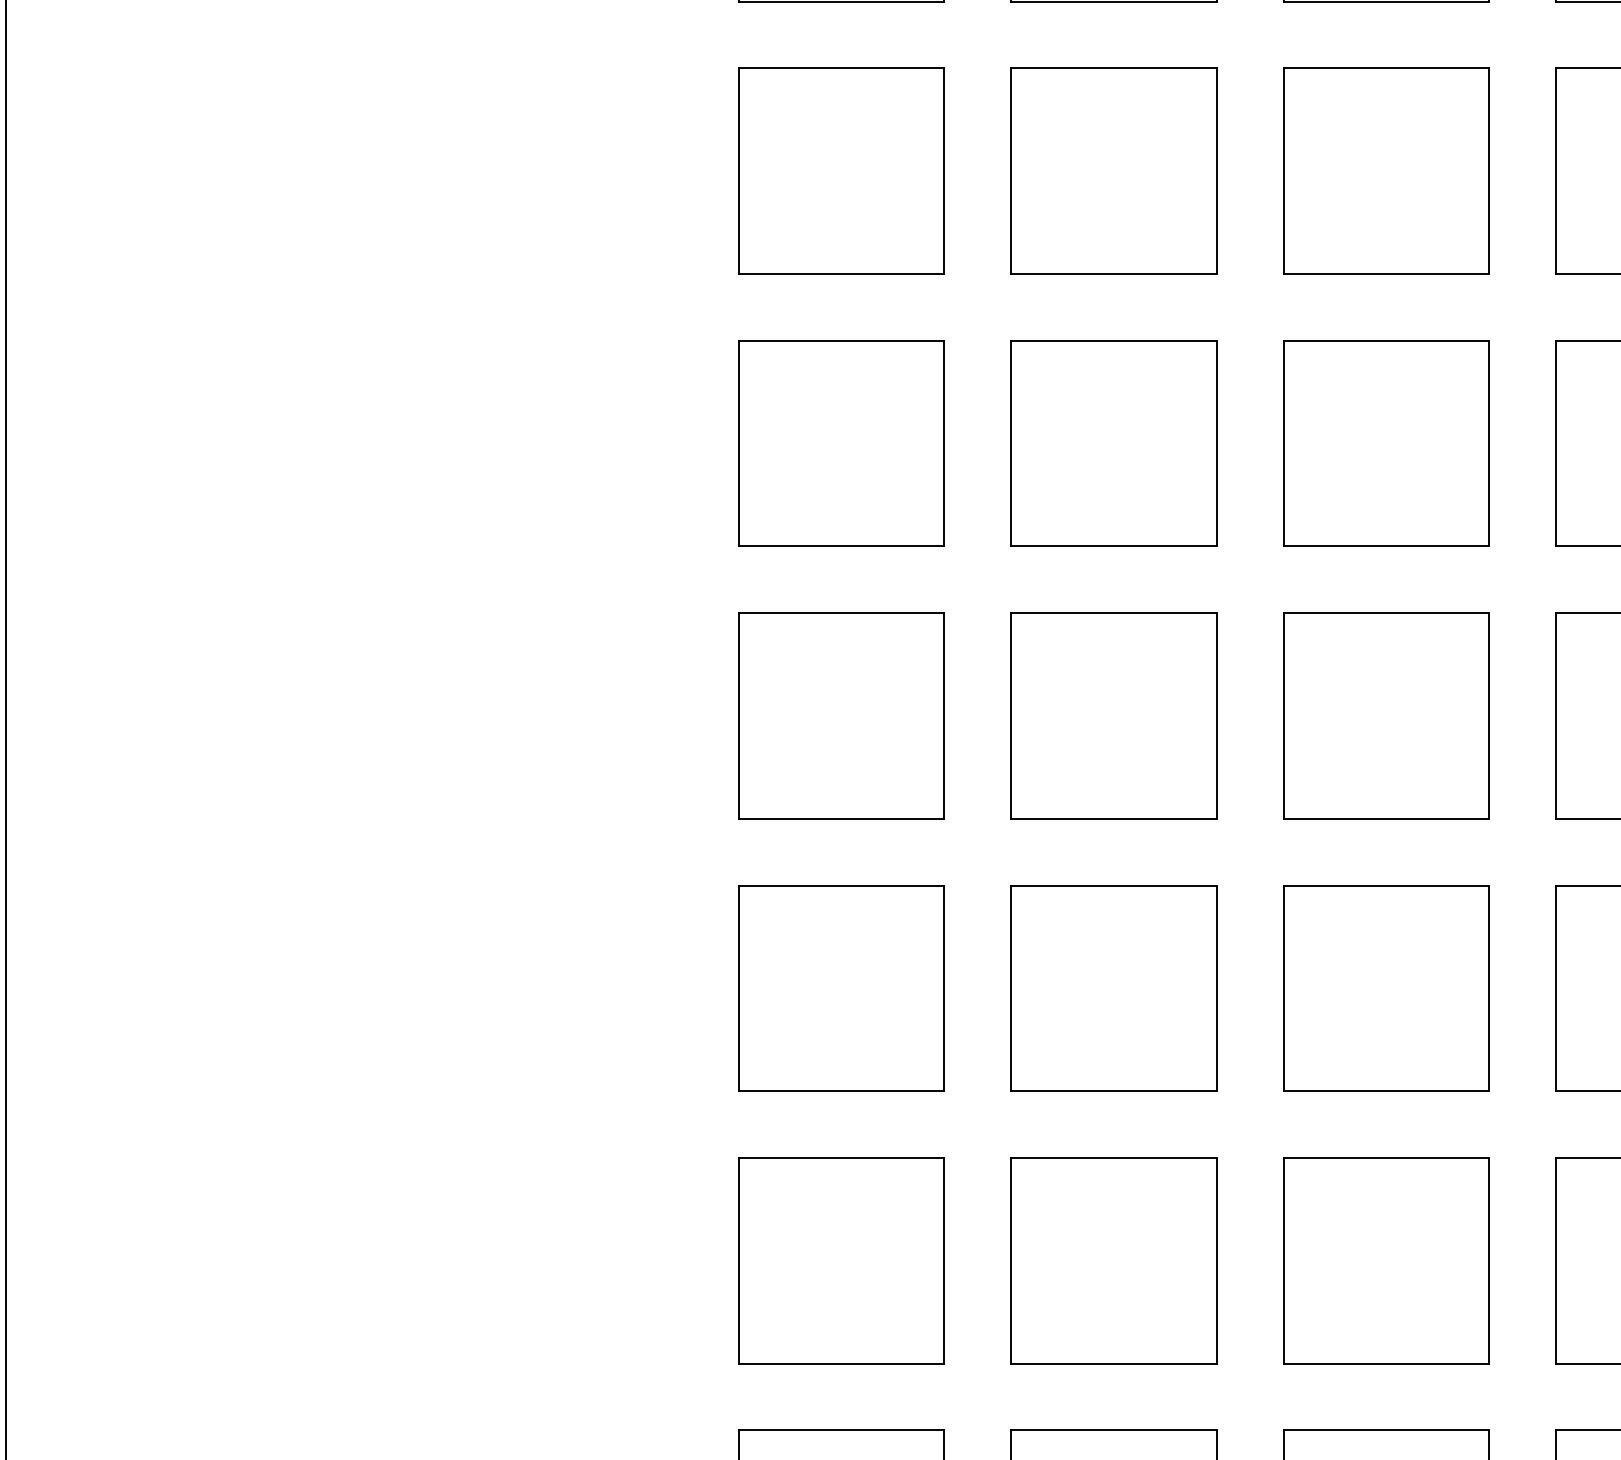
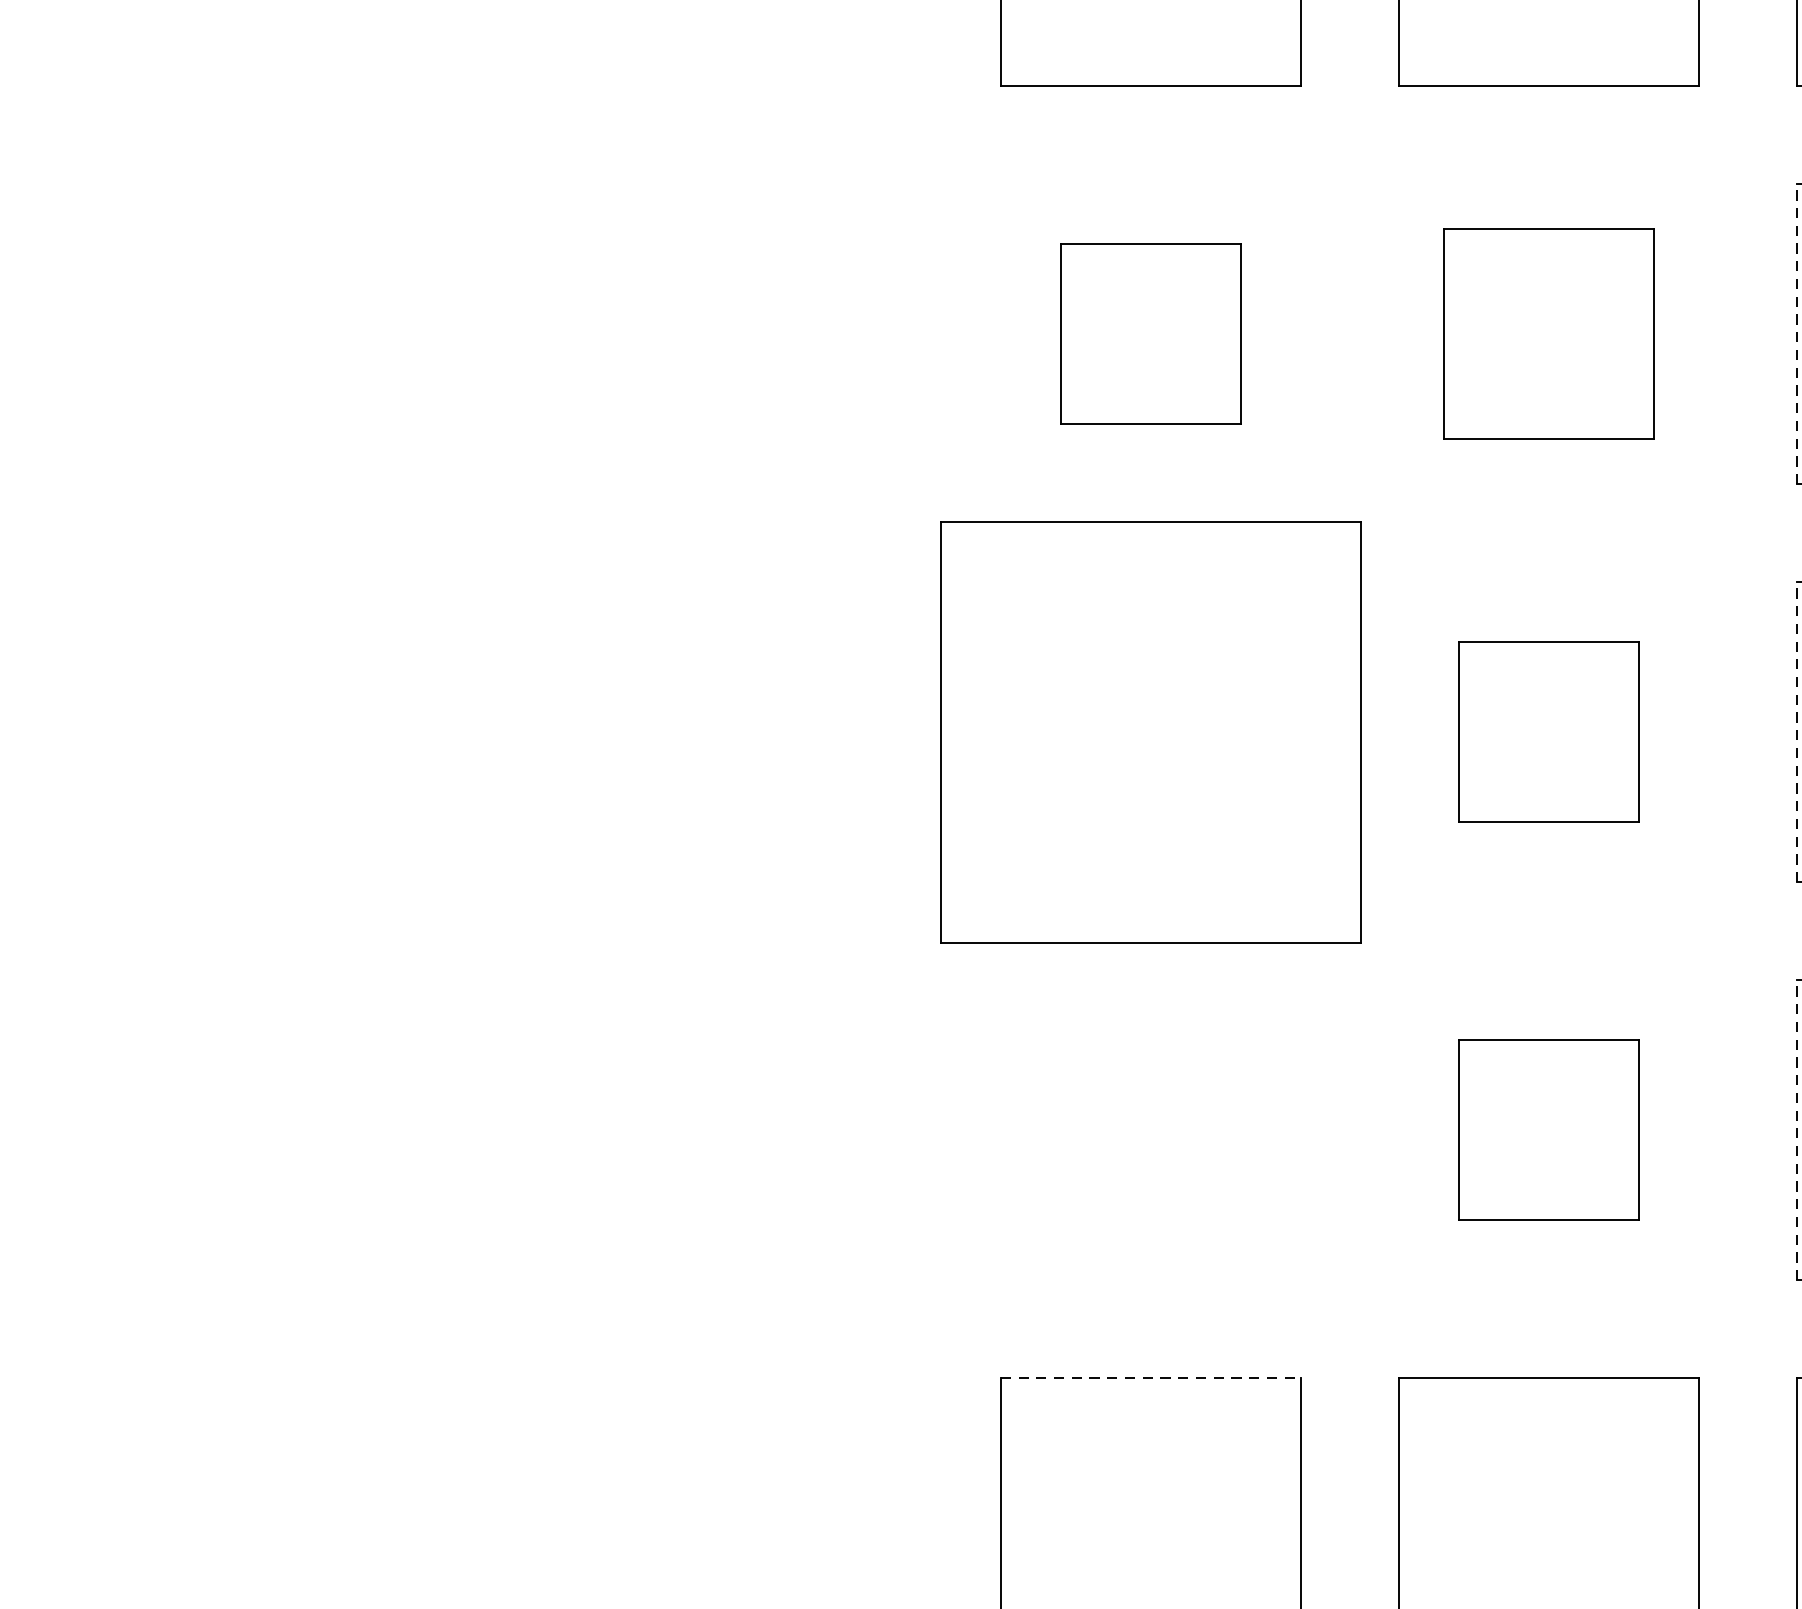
part: (841, 170) -> (1150, 333), size x0.6
part: (1113, 170) -> (1548, 333), size x0.7
line: (1283, 171) -> (1796, 334), solid -> dashed
part: (841, 443) -> (1150, 731), size x1.4
part: (1113, 443) -> (1548, 731), size x0.6
line: (1283, 443) -> (1796, 731), solid -> dashed
part: (841, 715) -> (1150, 1129), removed
part: (1113, 715) -> (1548, 1129), size x0.6
line: (1283, 716) -> (1796, 1130), solid -> dashed
line: (841, 885) -> (1150, 1377), solid -> dashed

